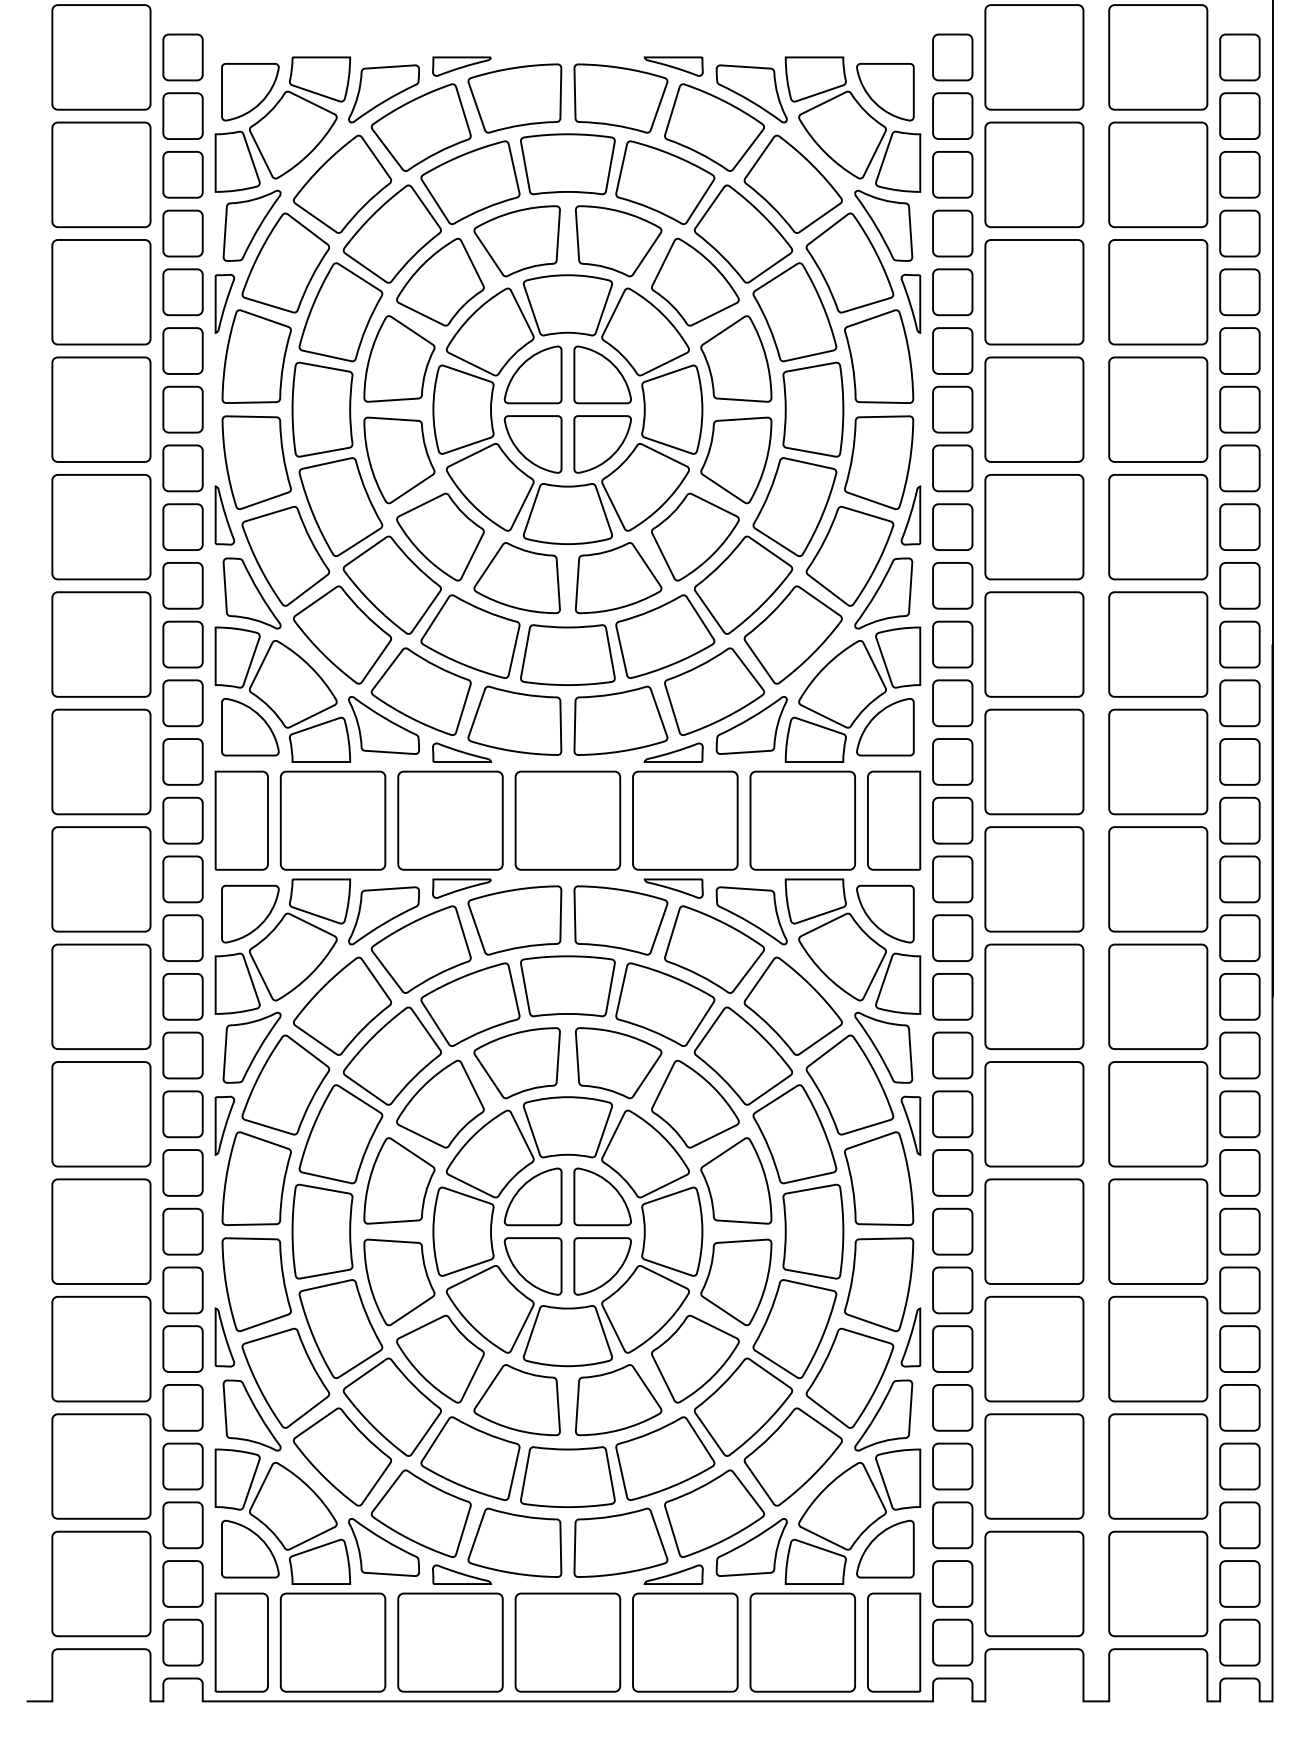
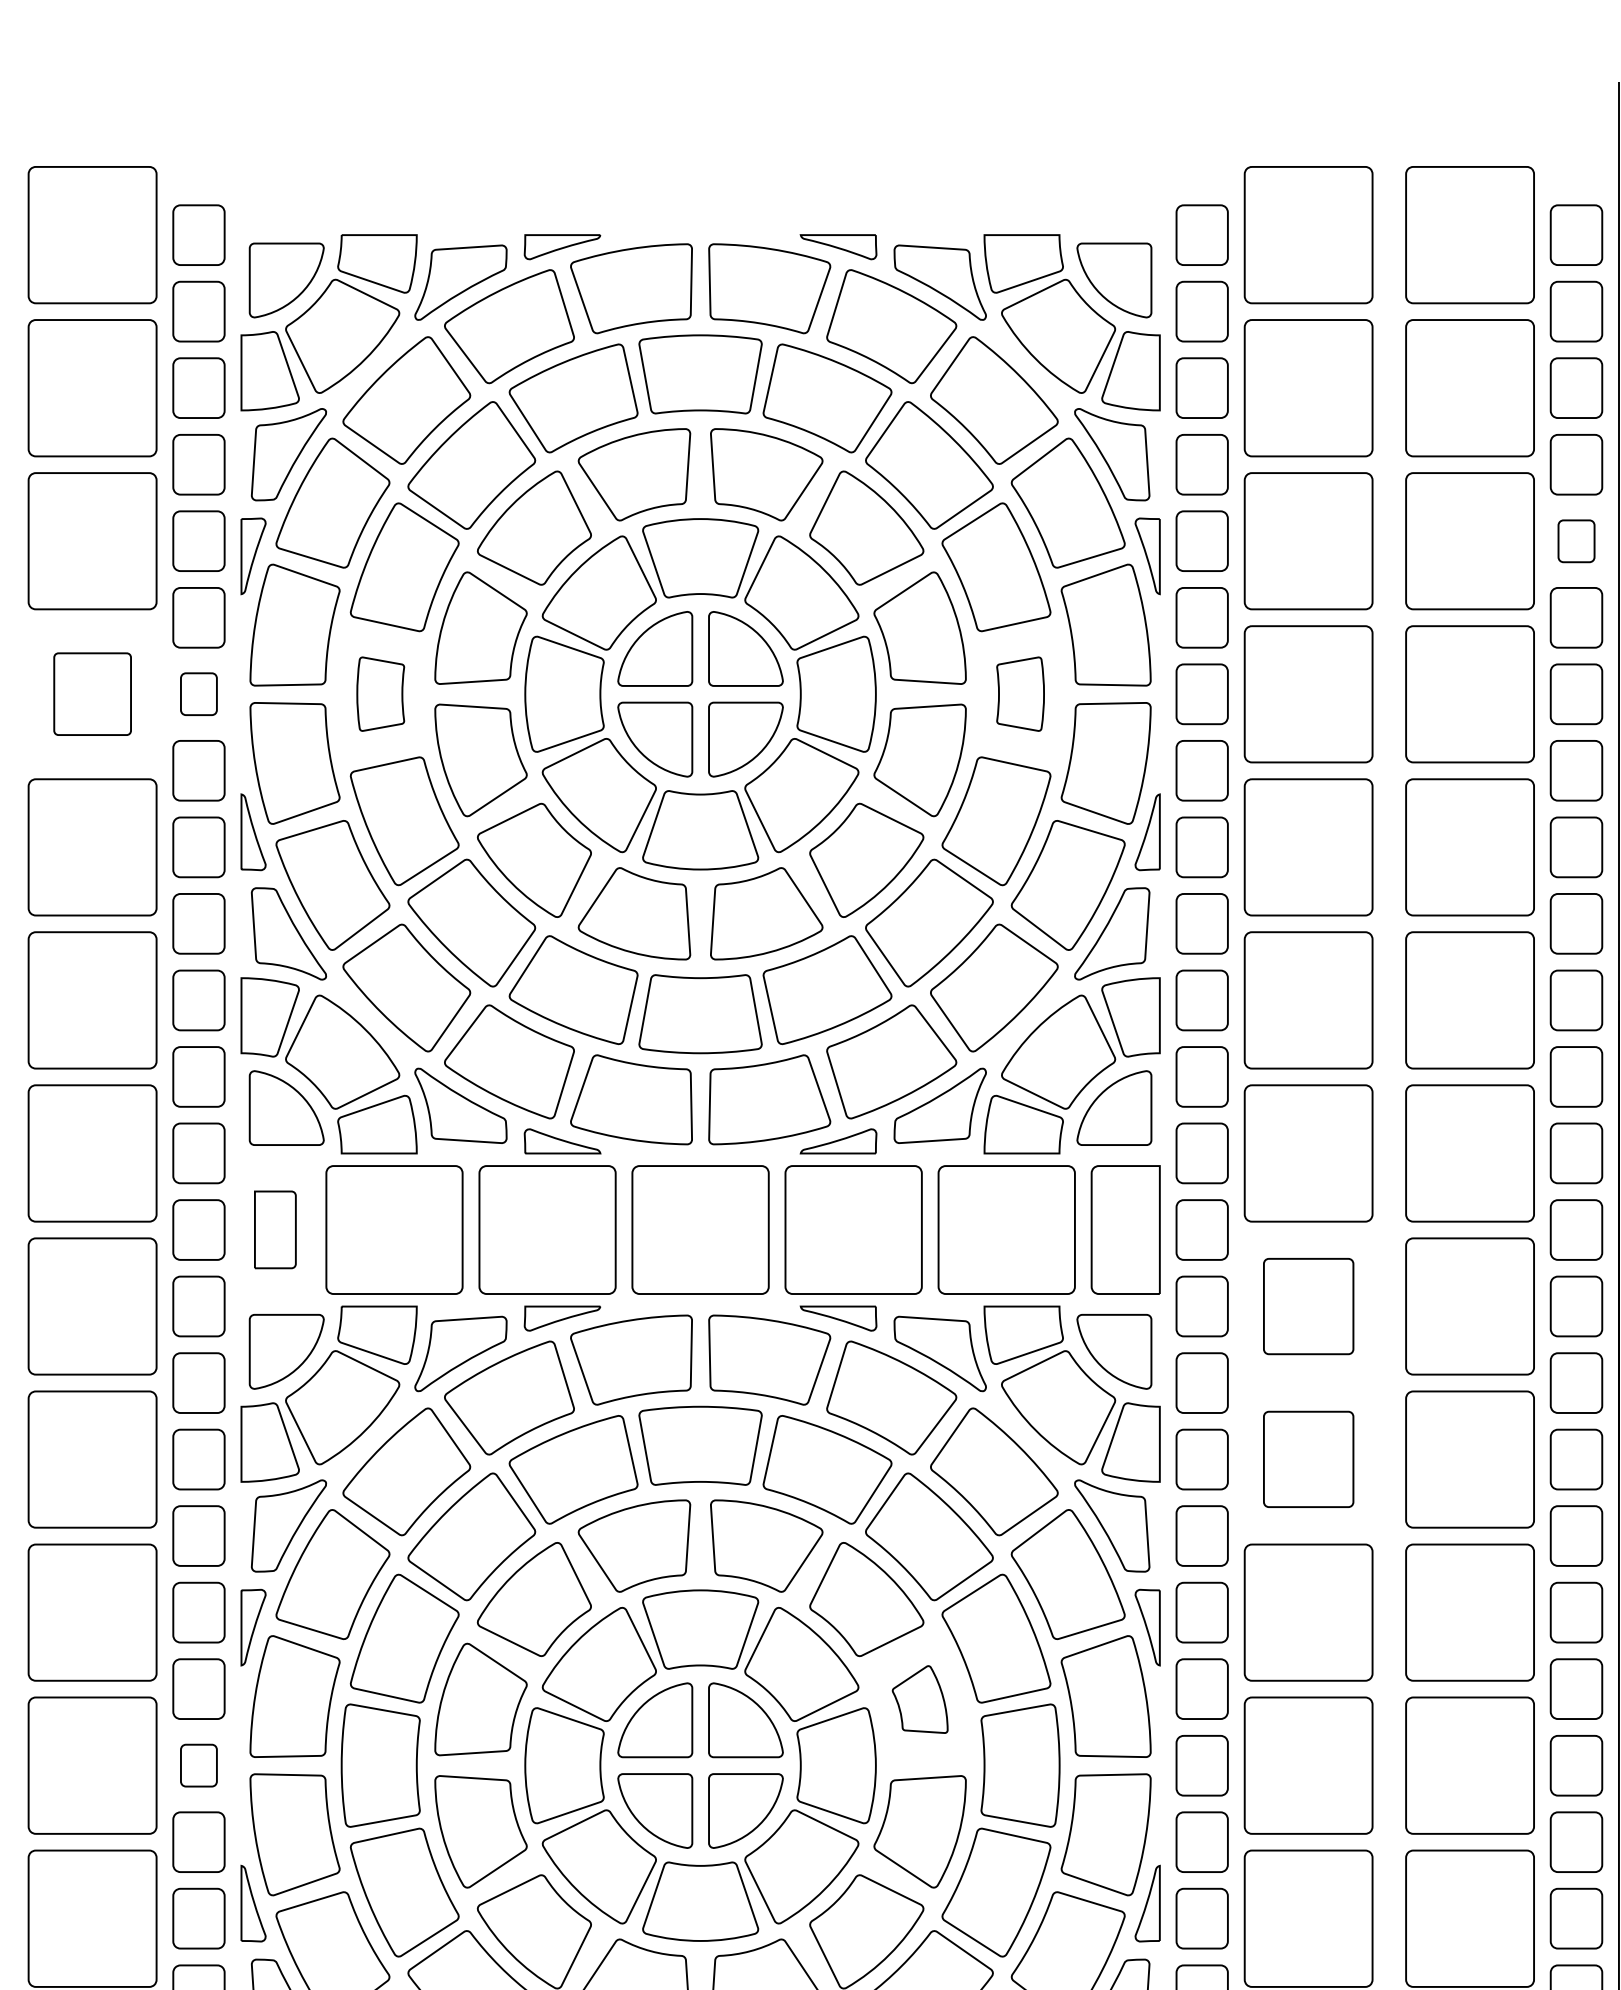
part: (1239, 292) -> (1575, 541), size x0.7
part: (101, 409) -> (92, 694), size x0.6
part: (182, 409) -> (198, 694), size x0.7
part: (322, 409) -> (380, 694), size x0.6
part: (813, 409) -> (1020, 694), size x0.6
part: (241, 820) -> (275, 1229), size x0.6
part: (1034, 879) -> (1308, 1306), size x0.7
part: (1034, 996) -> (1308, 1459), size x0.7
part: (736, 1180) -> (920, 1698), size x0.6
part: (182, 1231) -> (198, 1765), size x0.7

